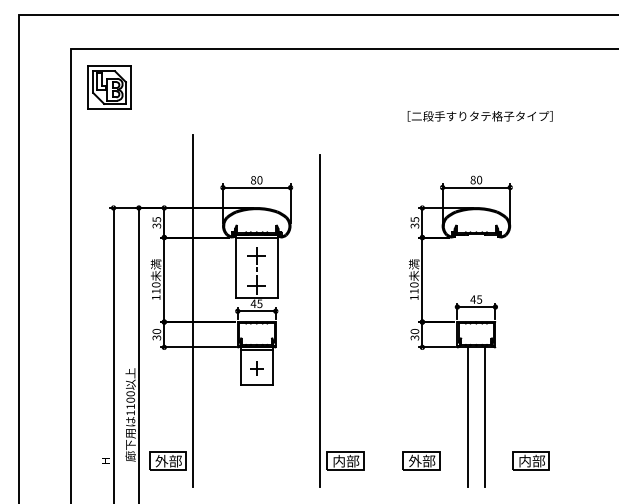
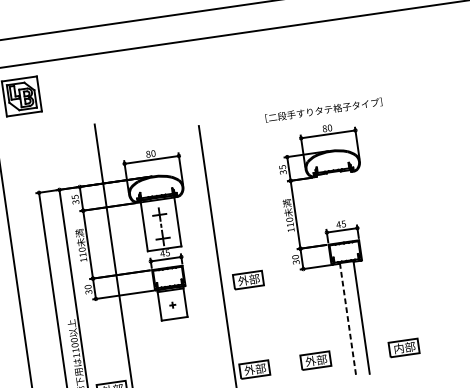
text: (479, 116) -> (323, 110), moved
part: (353, 350) -> (248, 279), added
part: (256, 368) -> (172, 305), size x0.6
line: (467, 417) -> (347, 320), solid -> dashed
text: (339, 460) -> (249, 369), 内部 -> 外部

